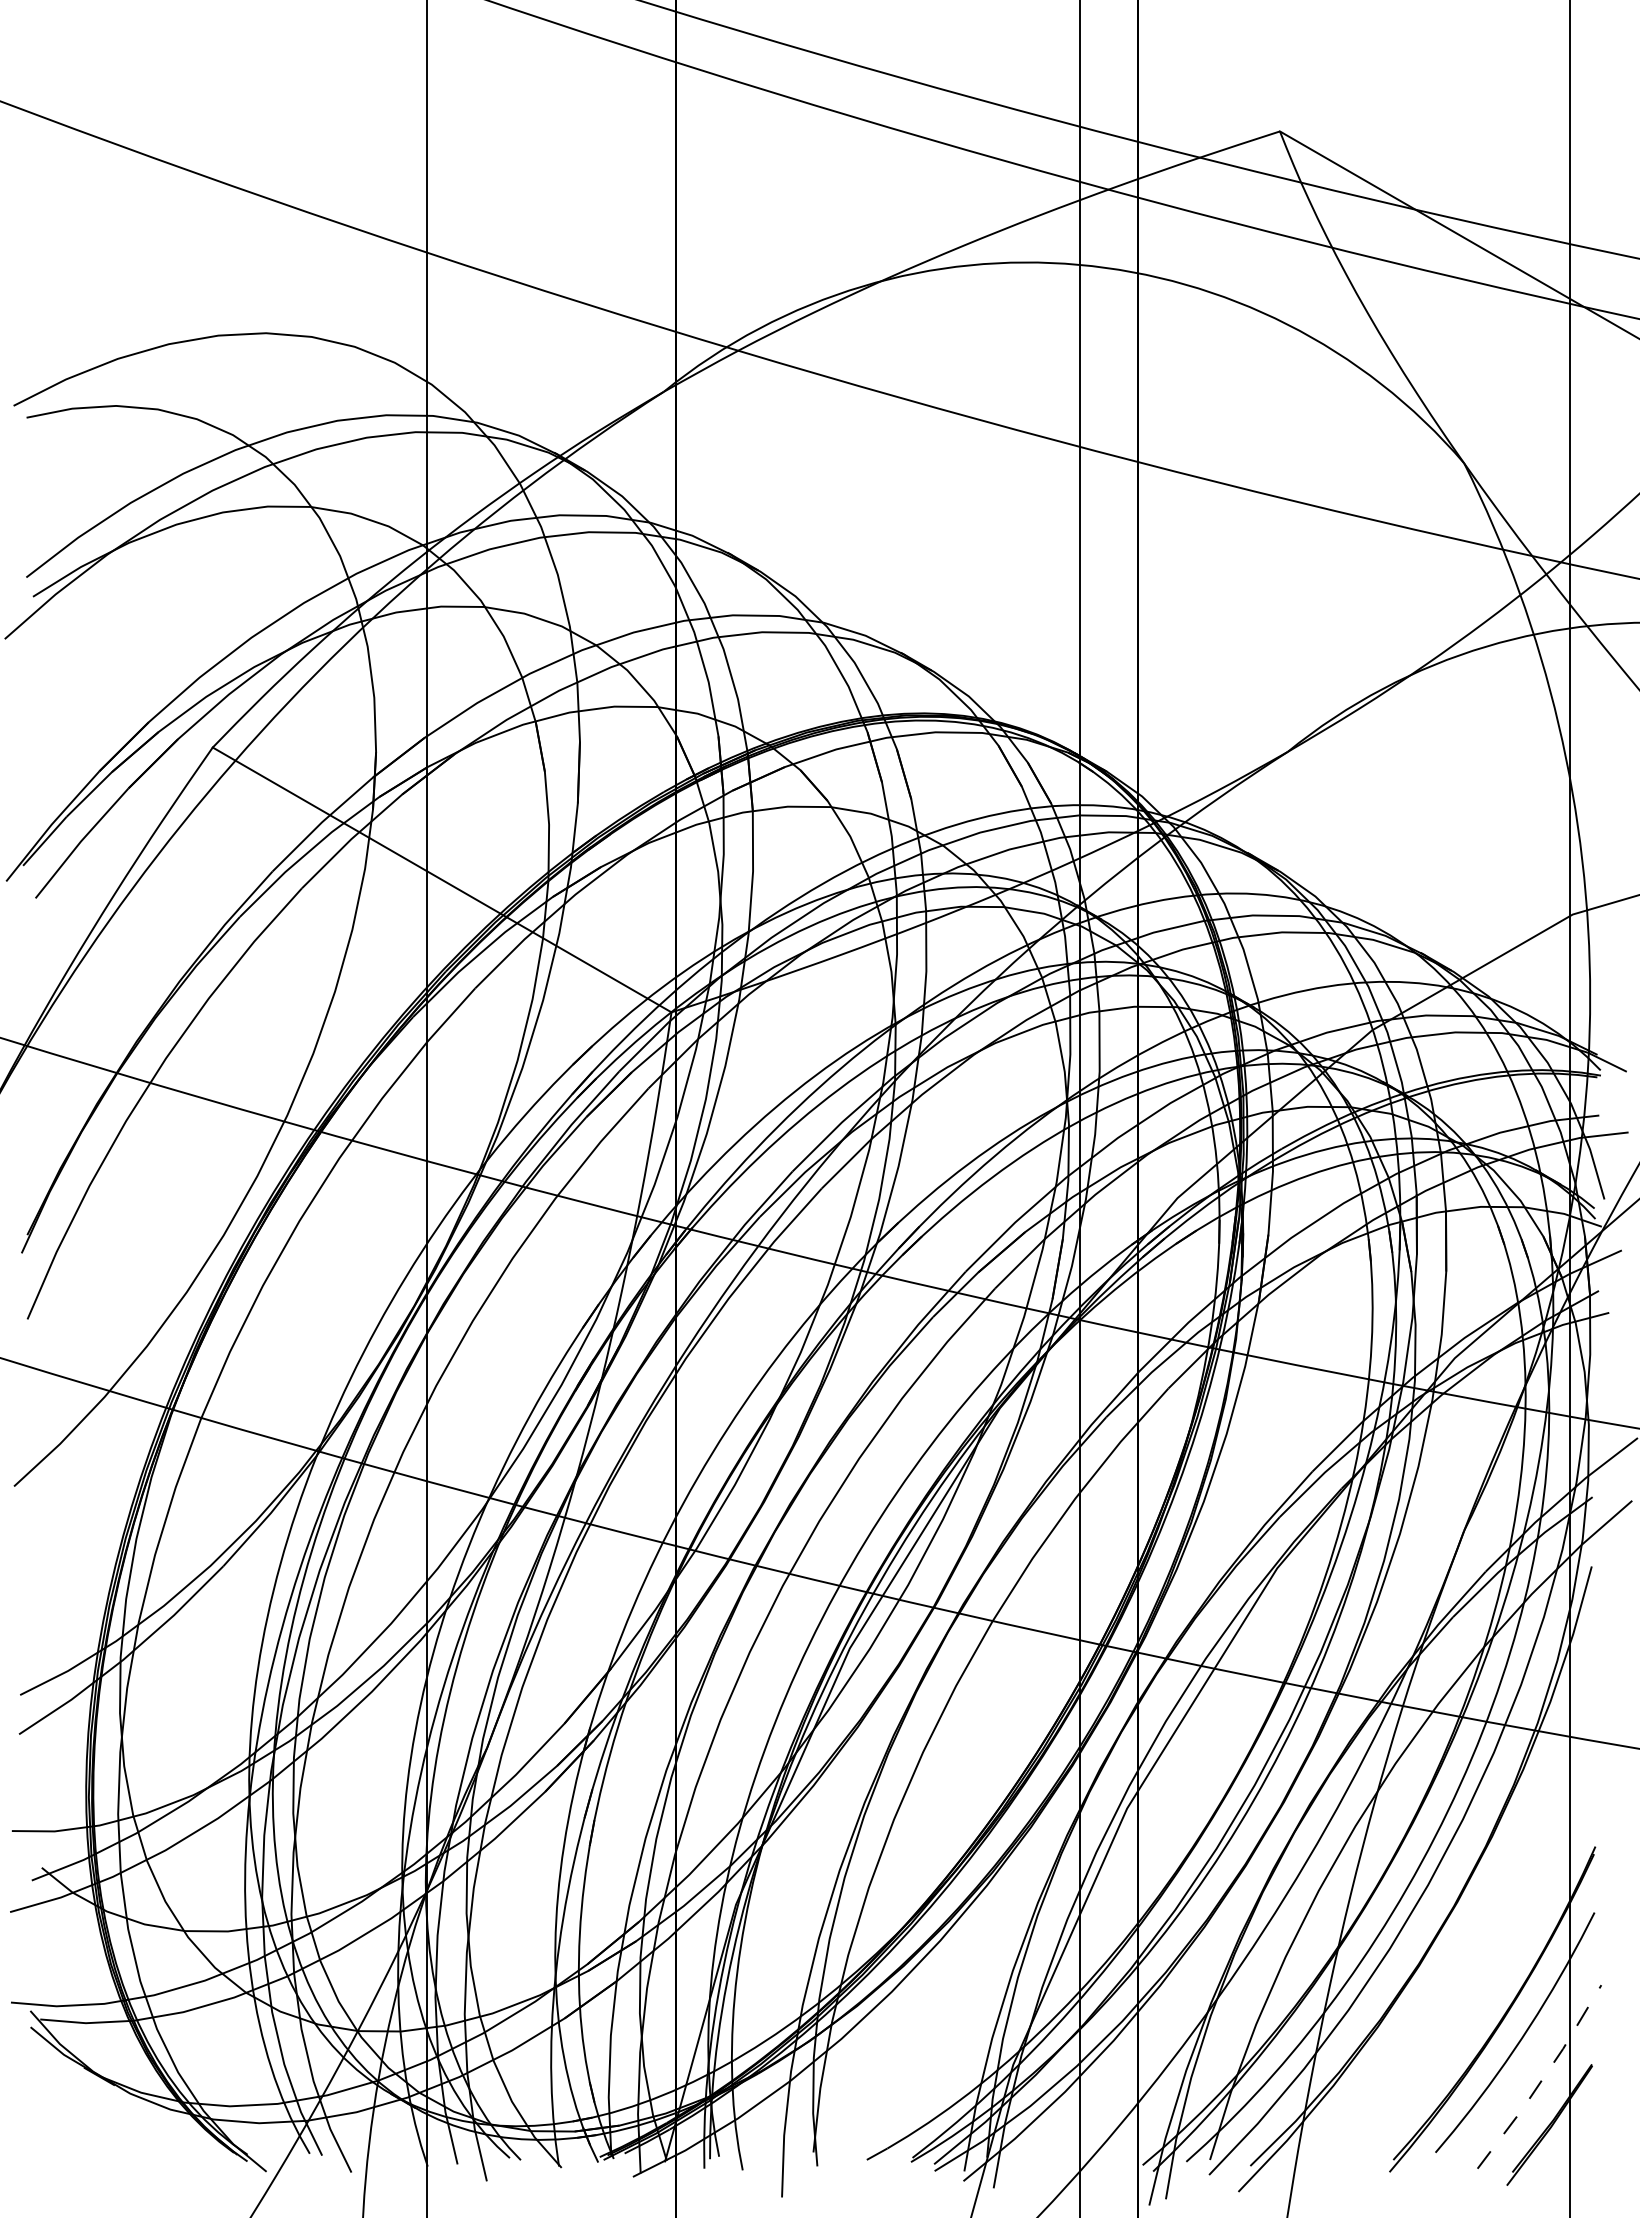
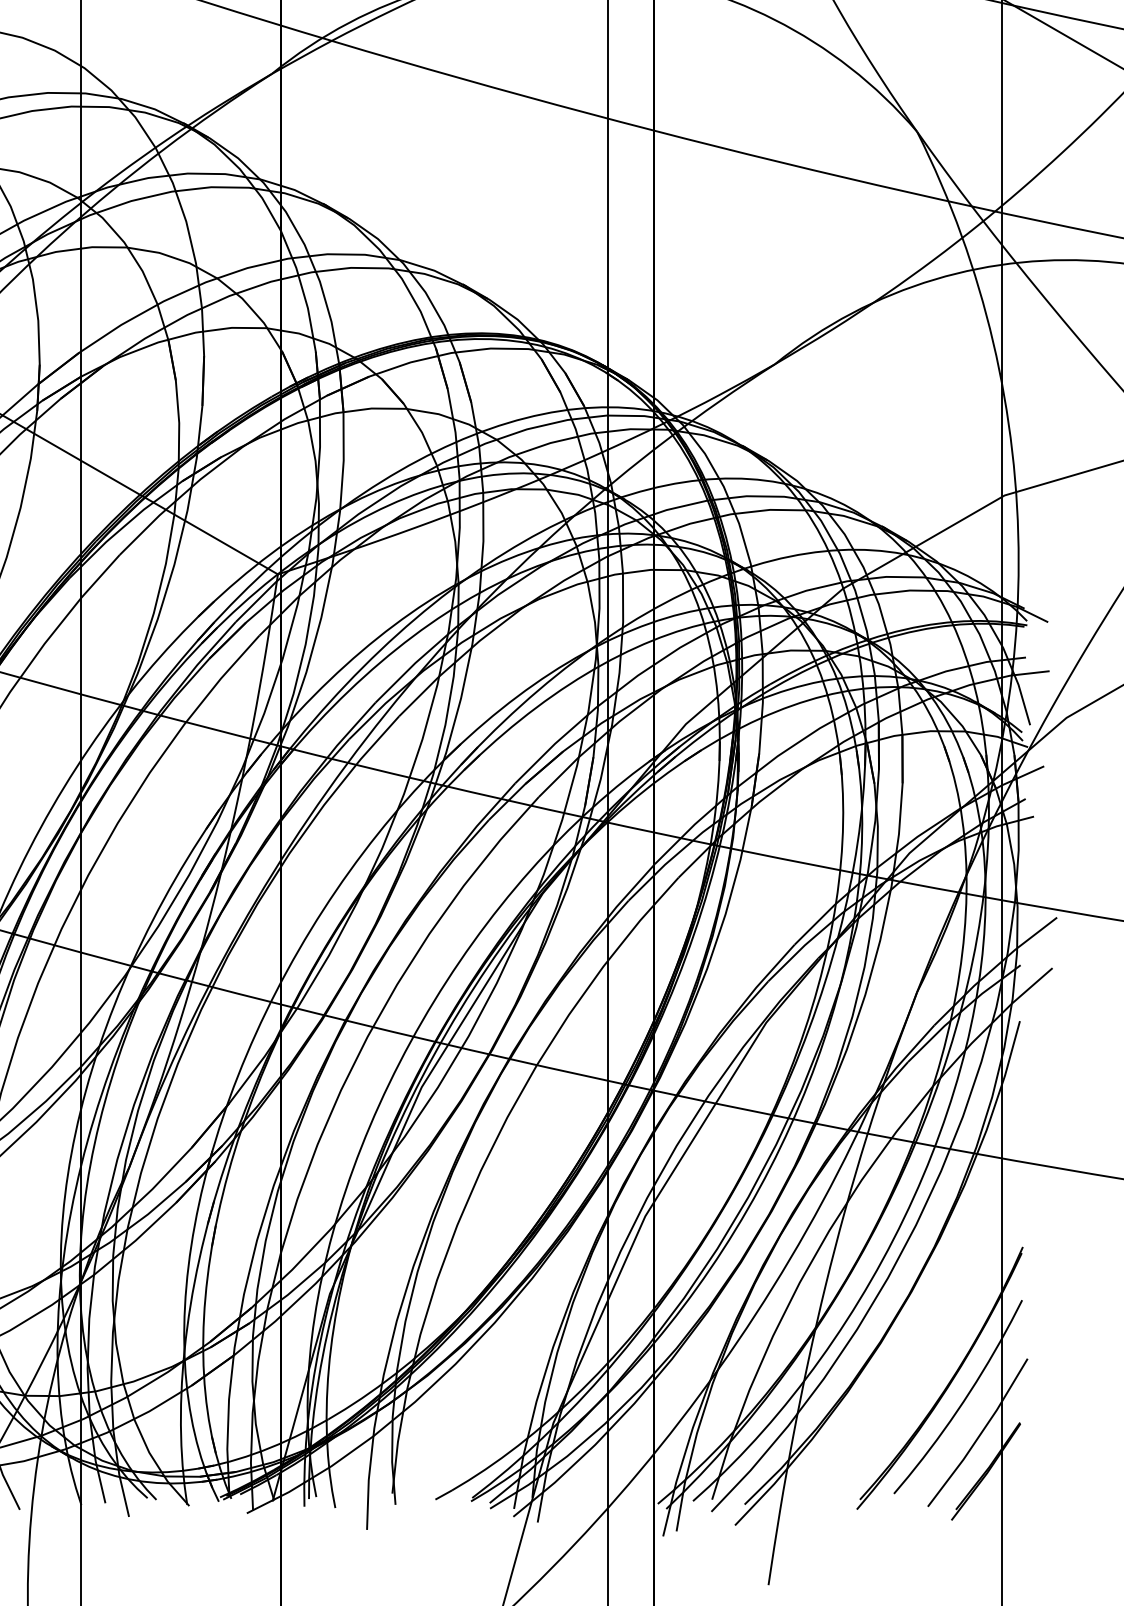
line: (1542, 2079) -> (980, 1434), dashed -> solid

